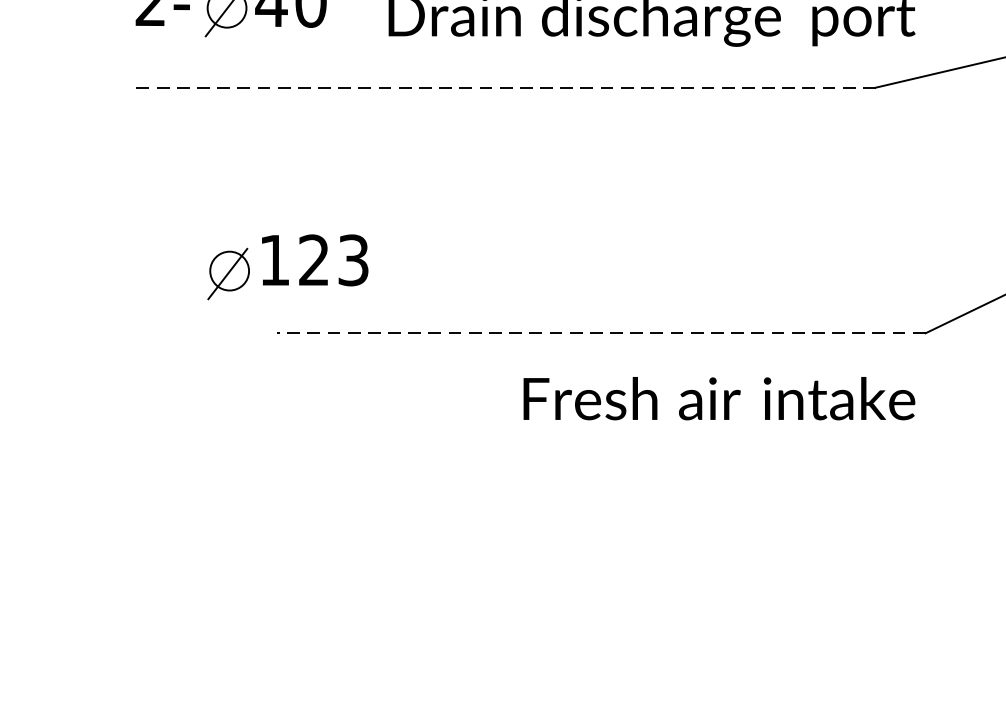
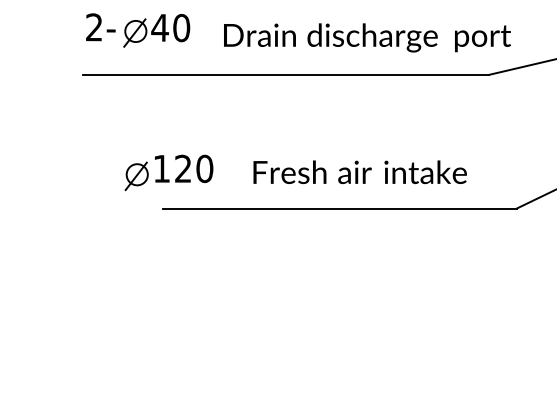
line: (501, 87) -> (285, 74), dashed -> solid
text: (352, 259) -> (204, 168), 123 -> 120
line: (600, 332) -> (339, 208), dashed -> solid
text: (718, 399) -> (359, 172), moved

